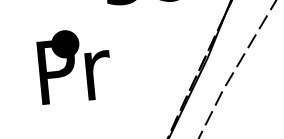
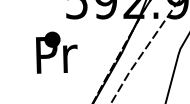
text: (73, 65) -> (56, 52), moved

